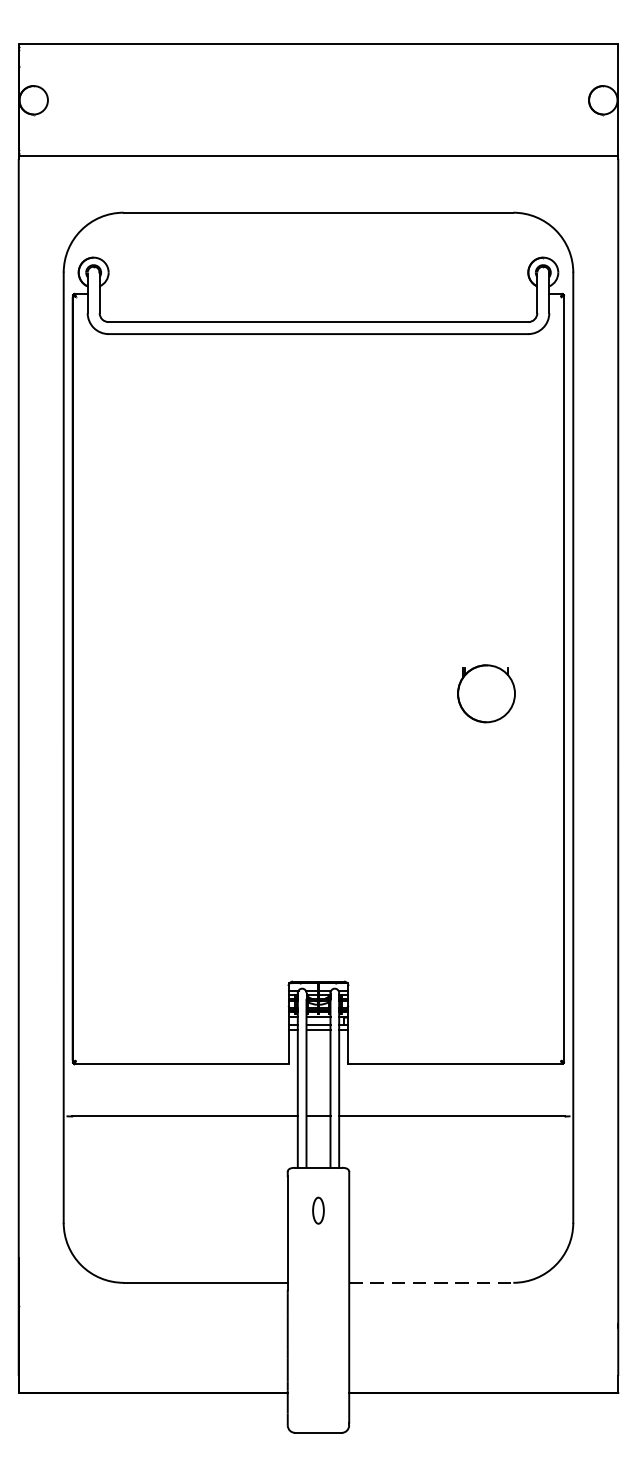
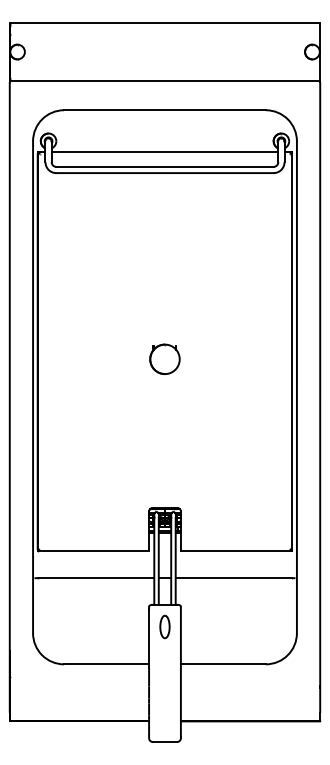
line: (317, 294) -> (164, 152), added
part: (485, 692) -> (164, 358), moved
part: (317, 1209) -> (164, 626), size x1.67
line: (431, 1283) -> (223, 664), dashed -> solid

